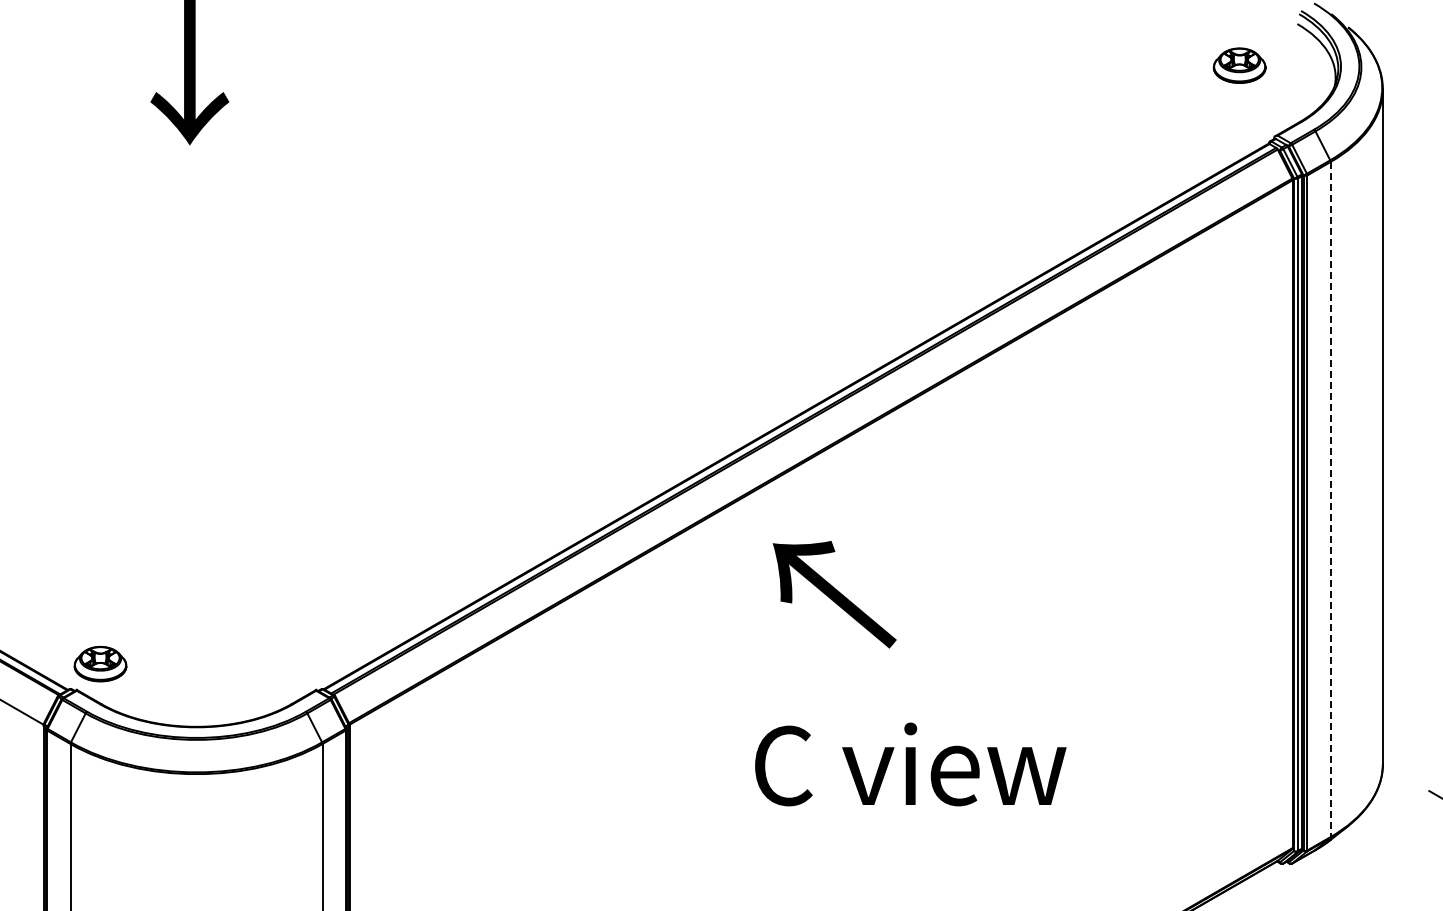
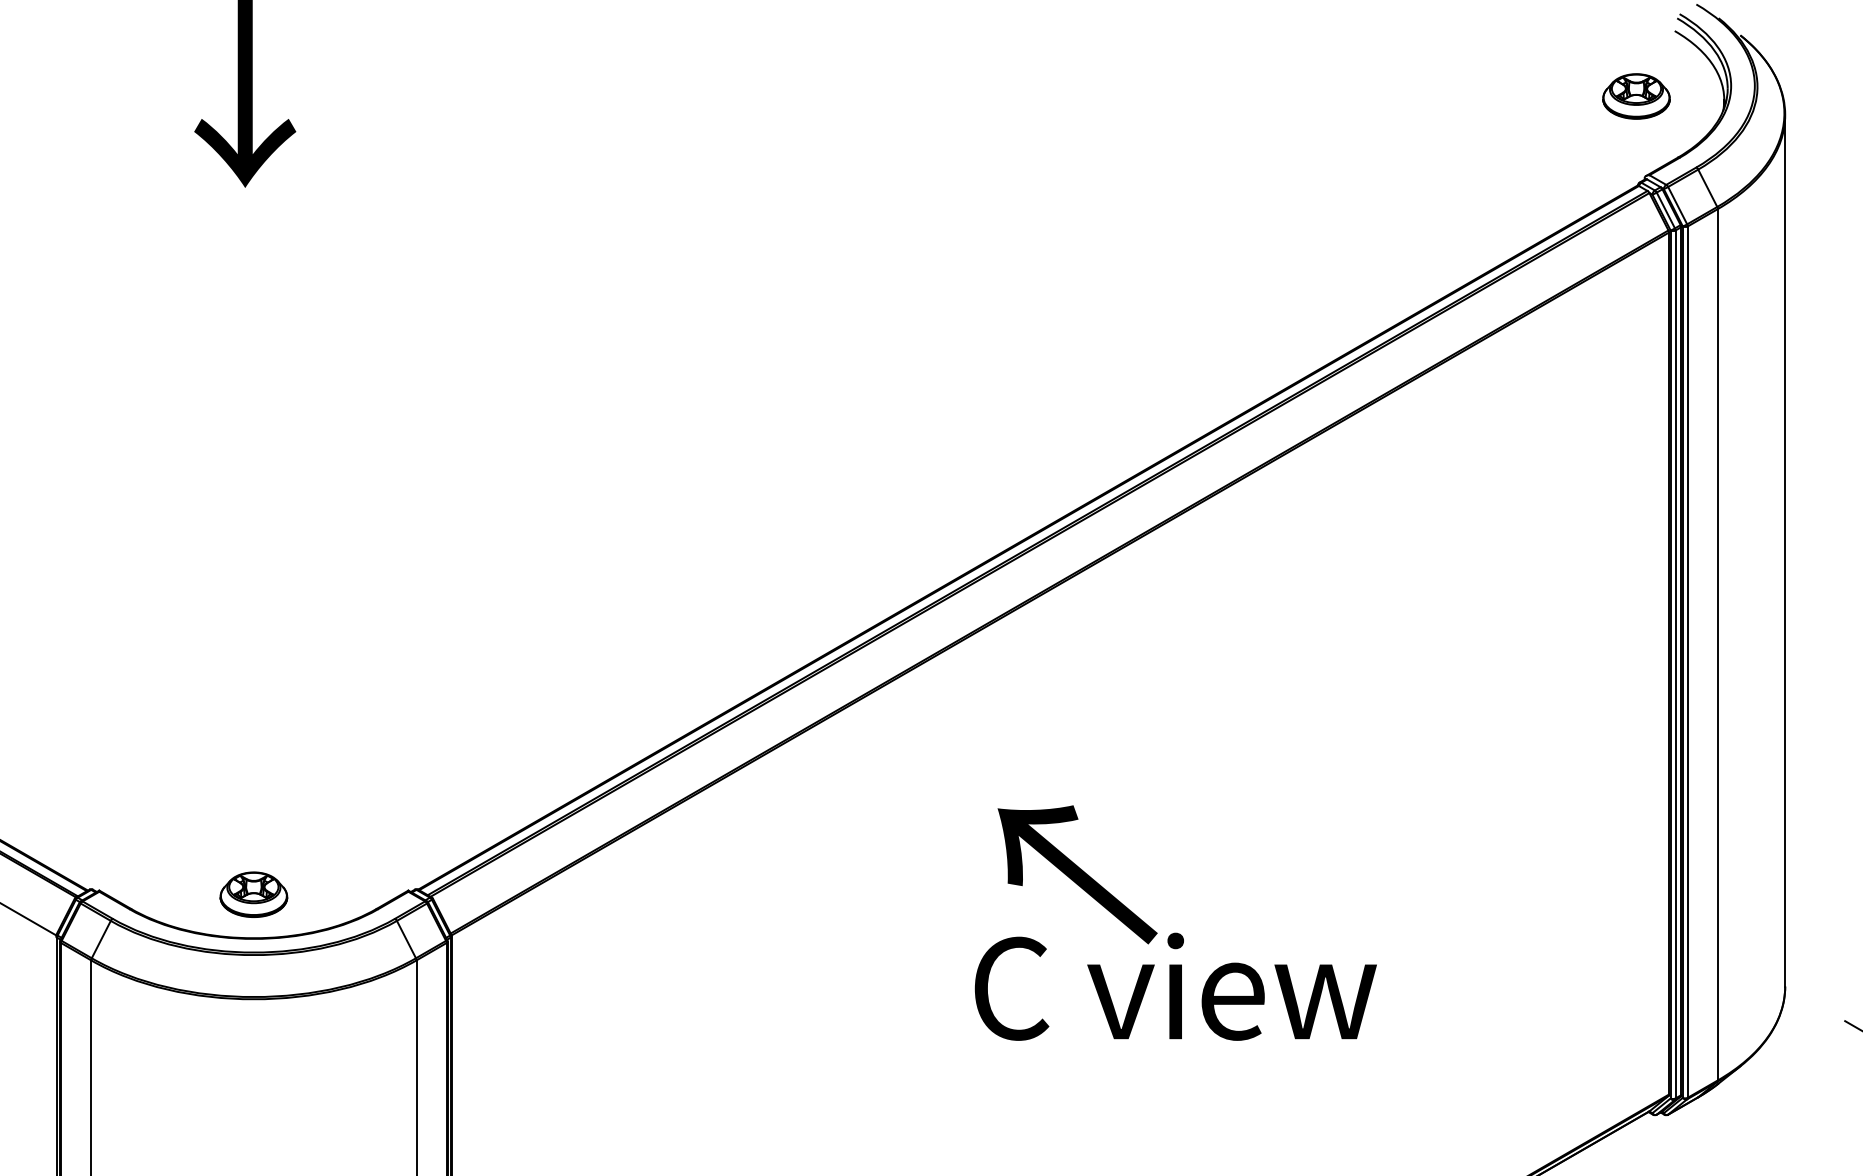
part: (1239, 65) -> (1636, 96), moved
line: (1330, 499) -> (1717, 644), dashed -> solid
text: (834, 594) -> (1077, 874), moved
part: (100, 663) -> (253, 893), moved

